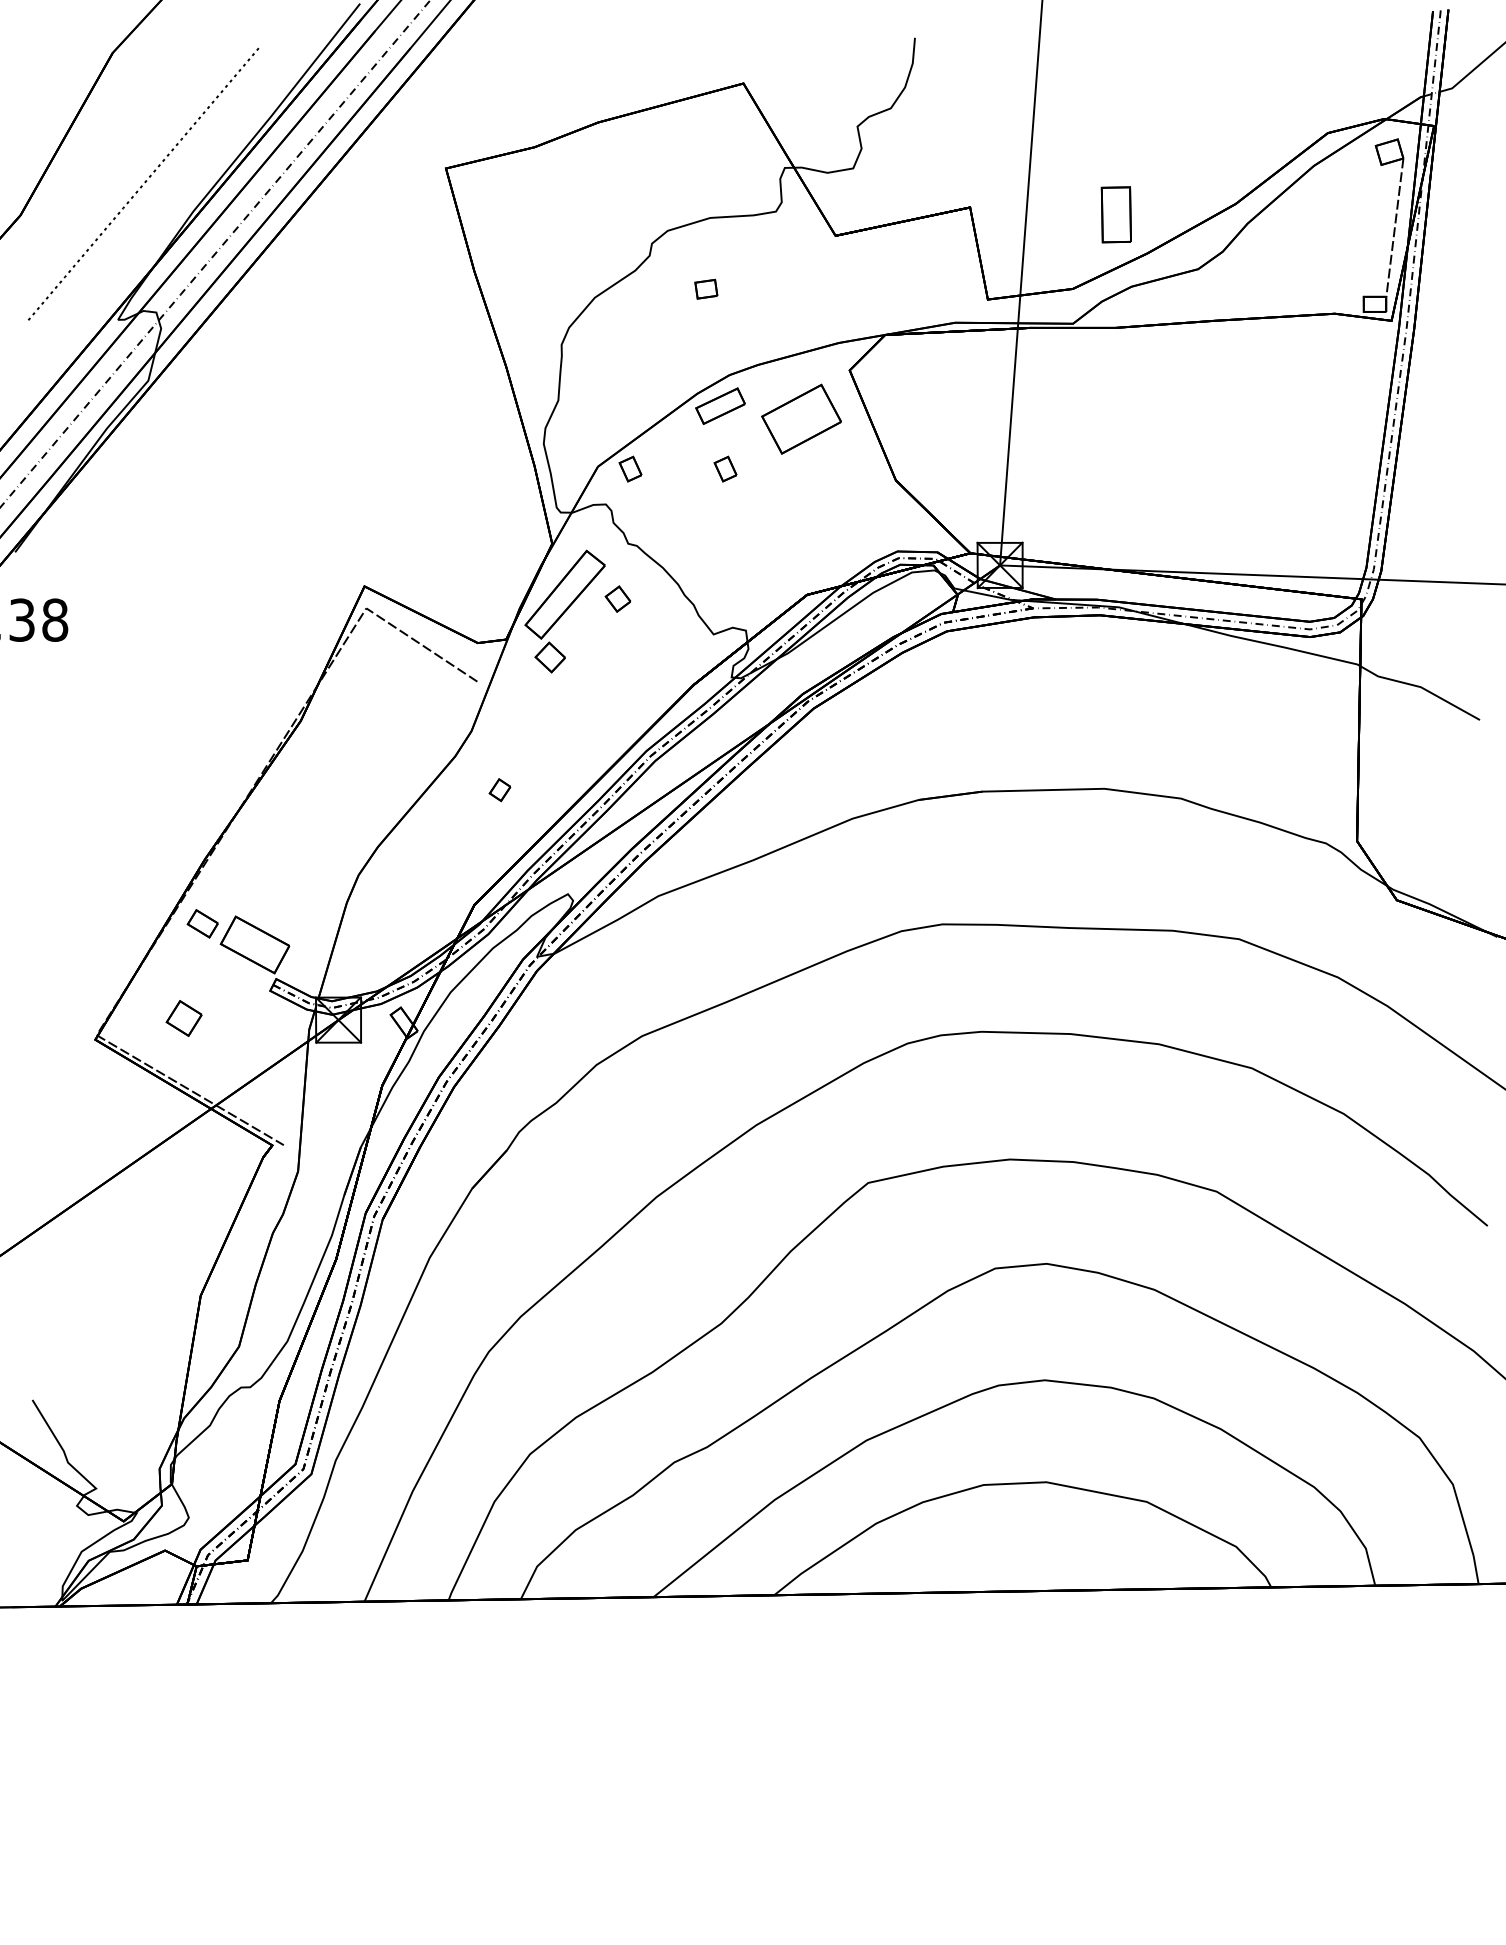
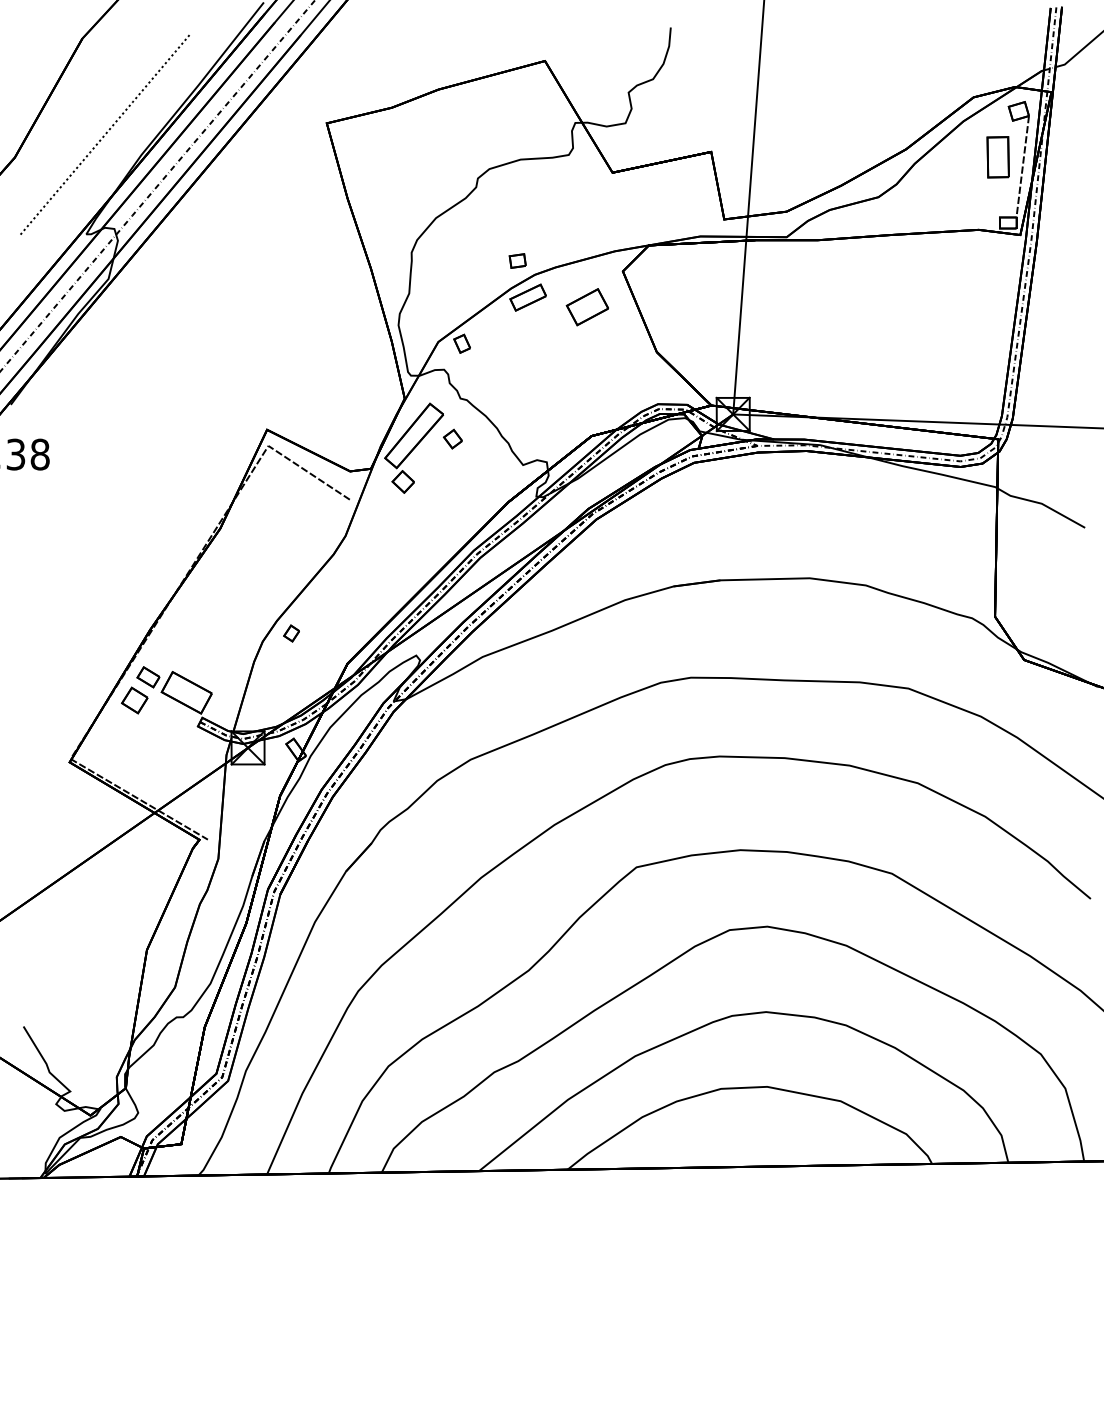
part: (1115, 214) -> (997, 157), moved
part: (706, 288) -> (517, 260), moved
part: (801, 418) -> (587, 306), size x0.71
part: (725, 468) -> (531, 343), removed
part: (499, 790) -> (291, 633), moved
part: (183, 1018) -> (134, 700), moved

